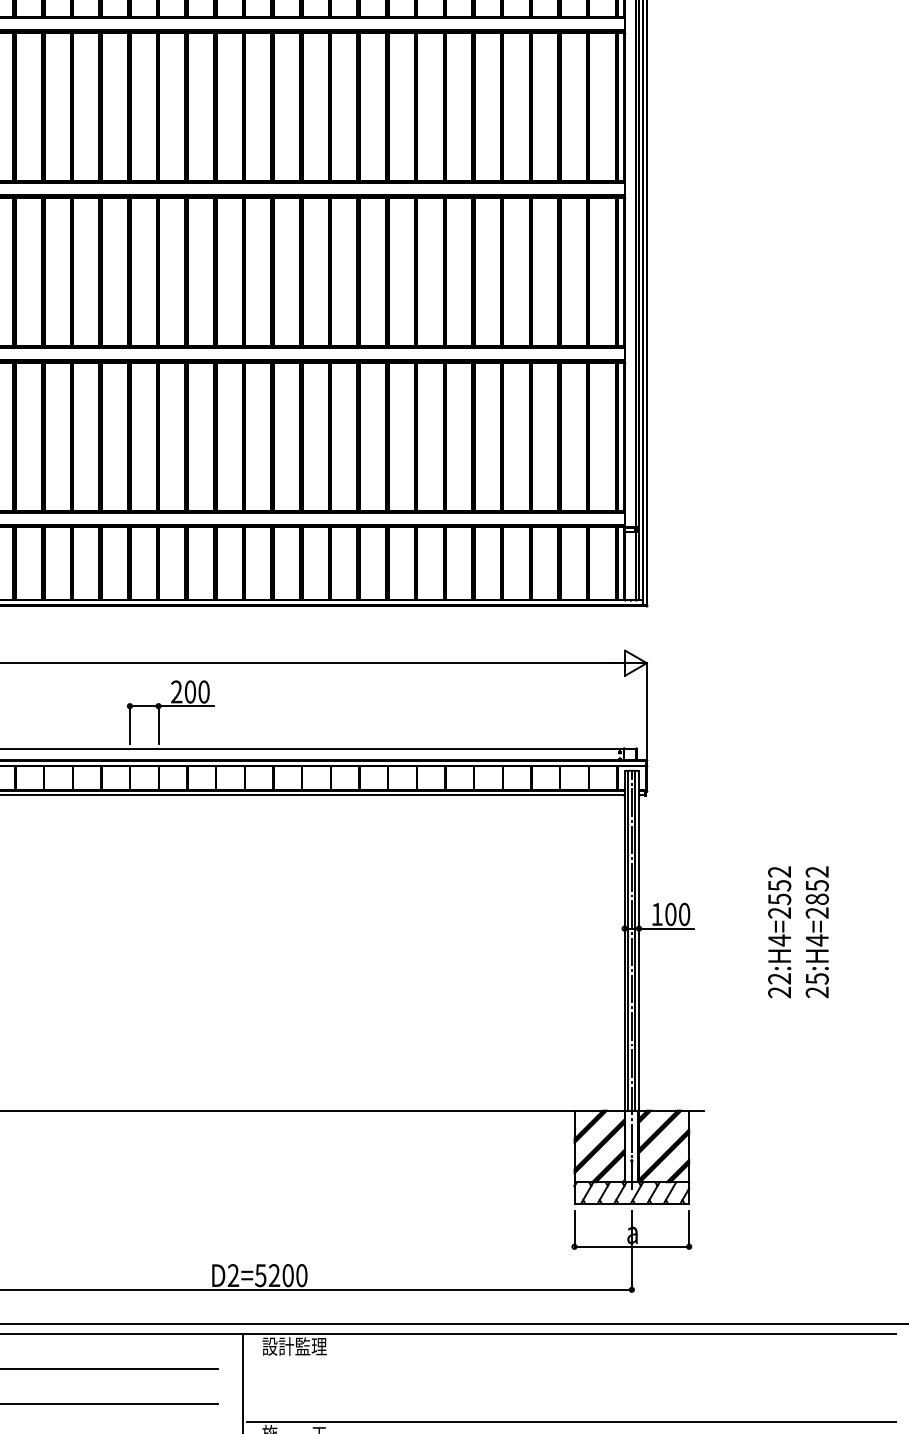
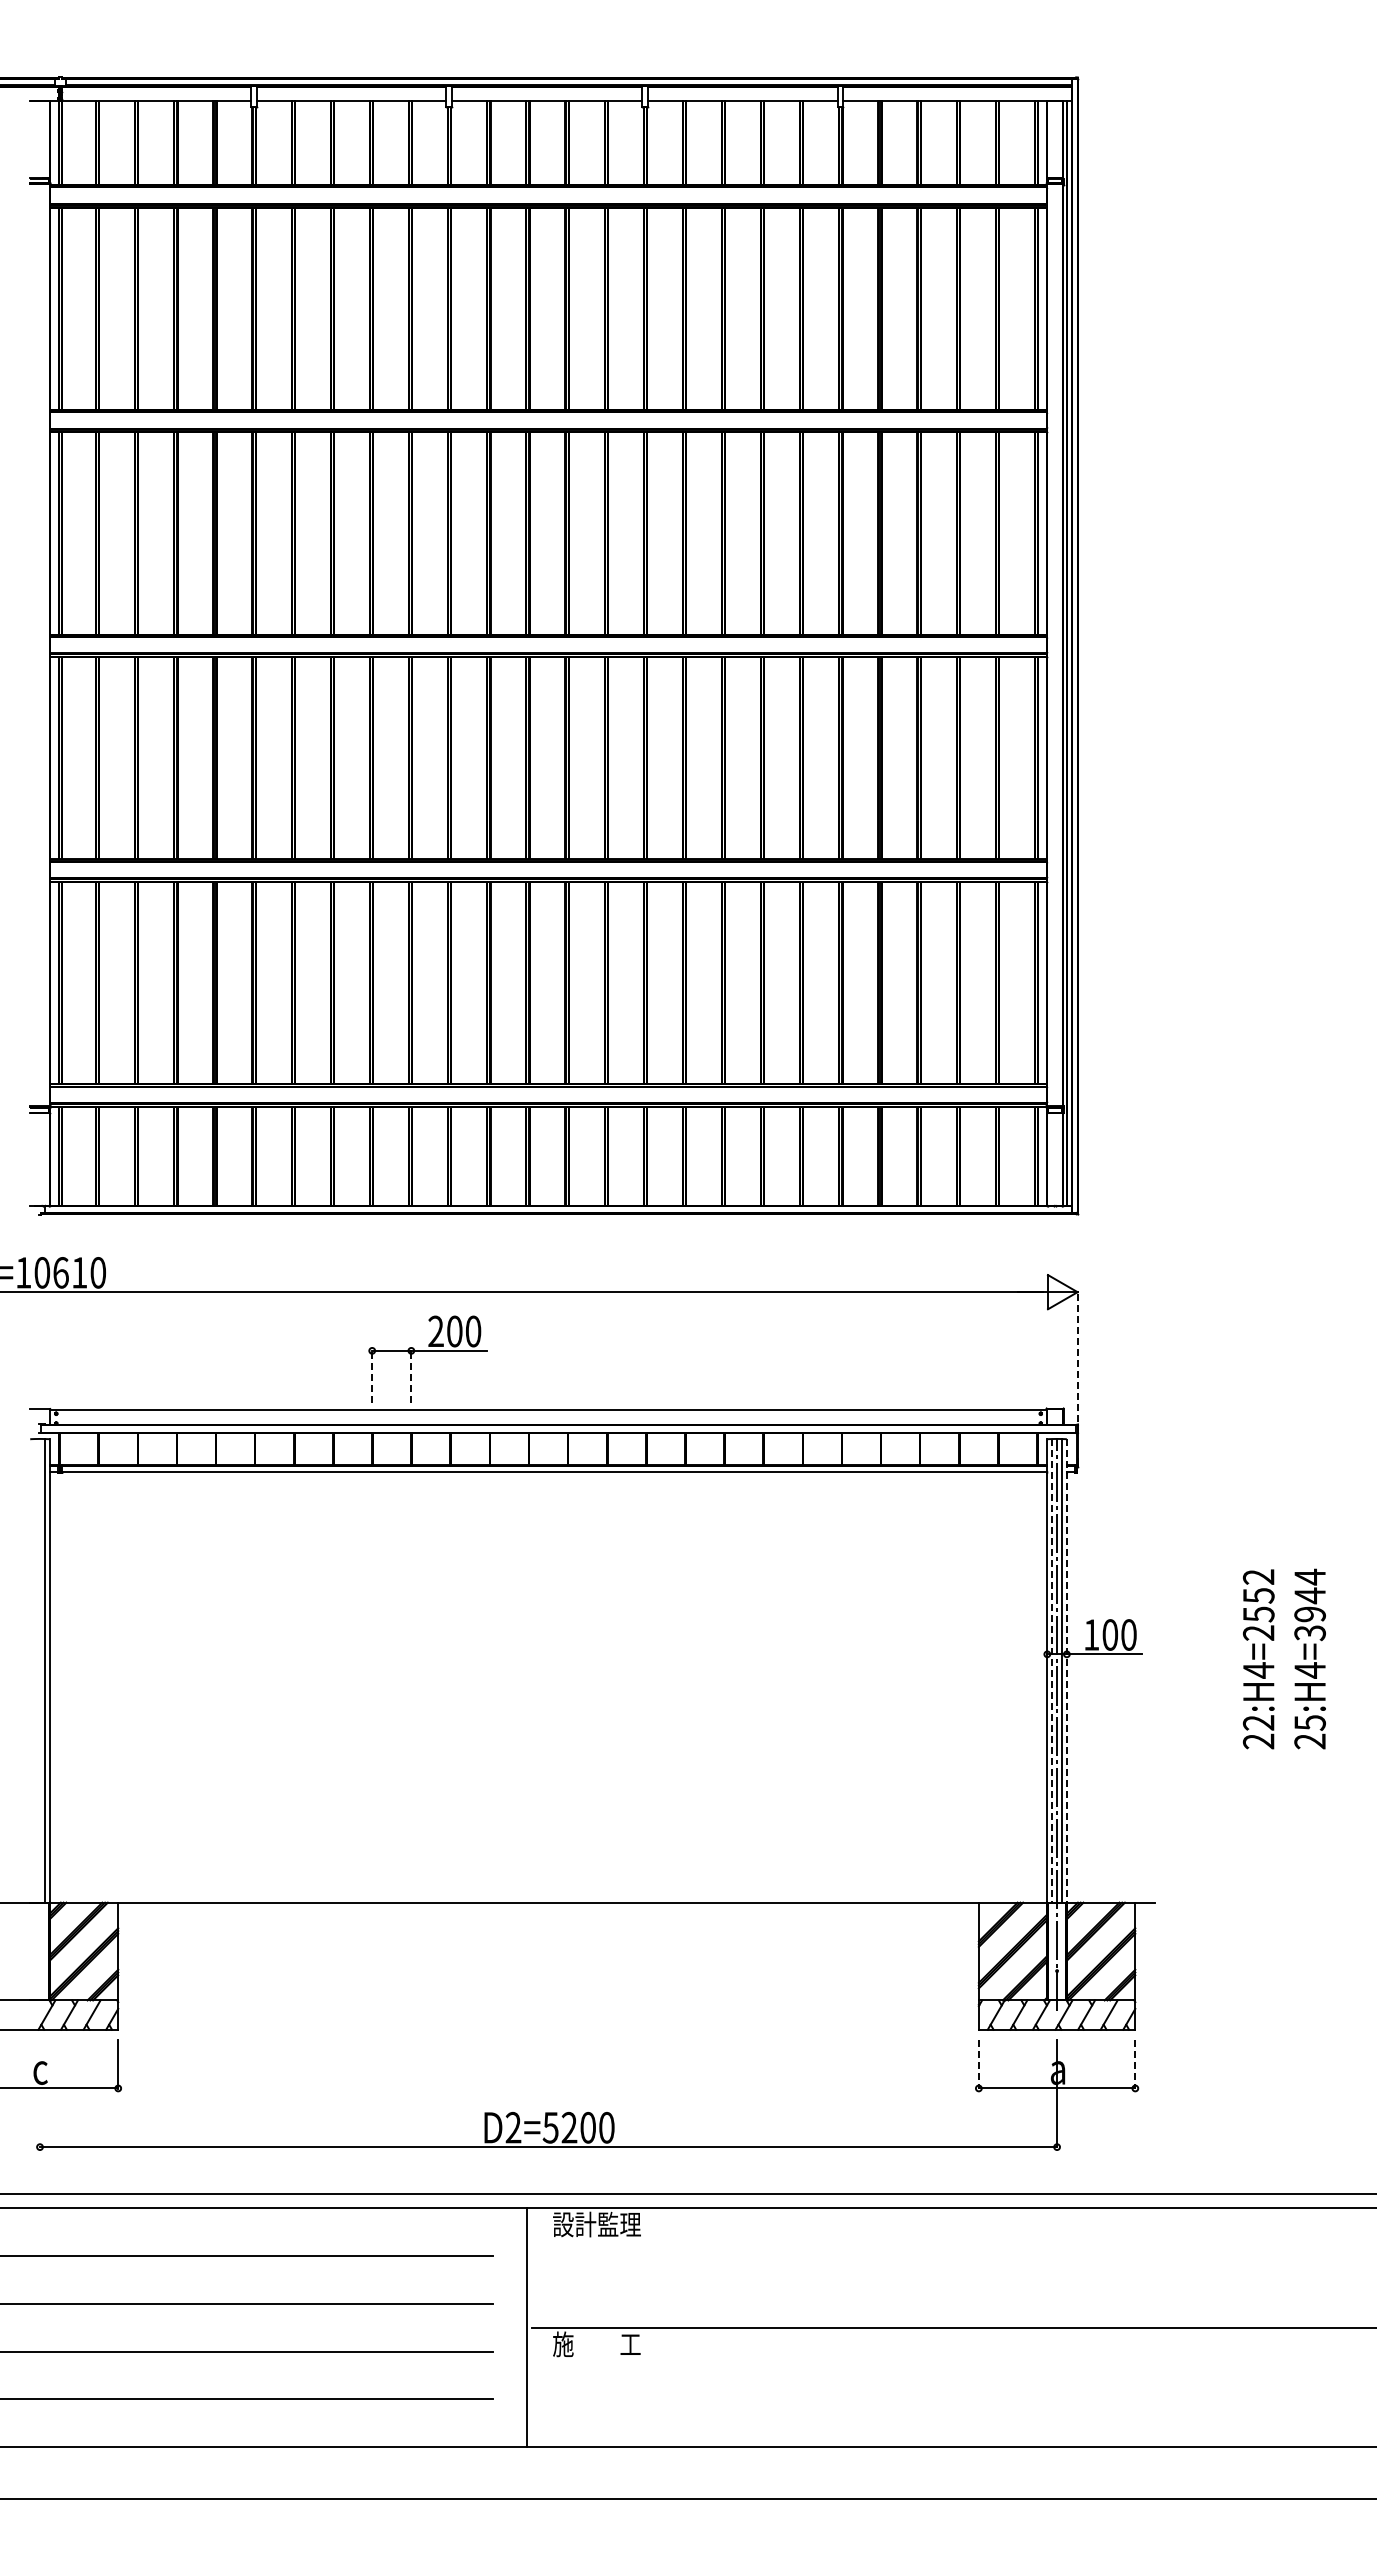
line: (646, 713) -> (1077, 1361), solid -> dashed
line: (130, 724) -> (372, 1376), solid -> dashed
line: (158, 724) -> (411, 1376), solid -> dashed
text: (816, 892) -> (1309, 1604), 25:H4=2852 -> 25:H4=3944
line: (628, 940) -> (1052, 1670), solid -> dashed
line: (638, 941) -> (1066, 1671), solid -> dashed
line: (574, 1229) -> (978, 2064), solid -> dashed
line: (689, 1229) -> (1135, 2064), solid -> dashed

